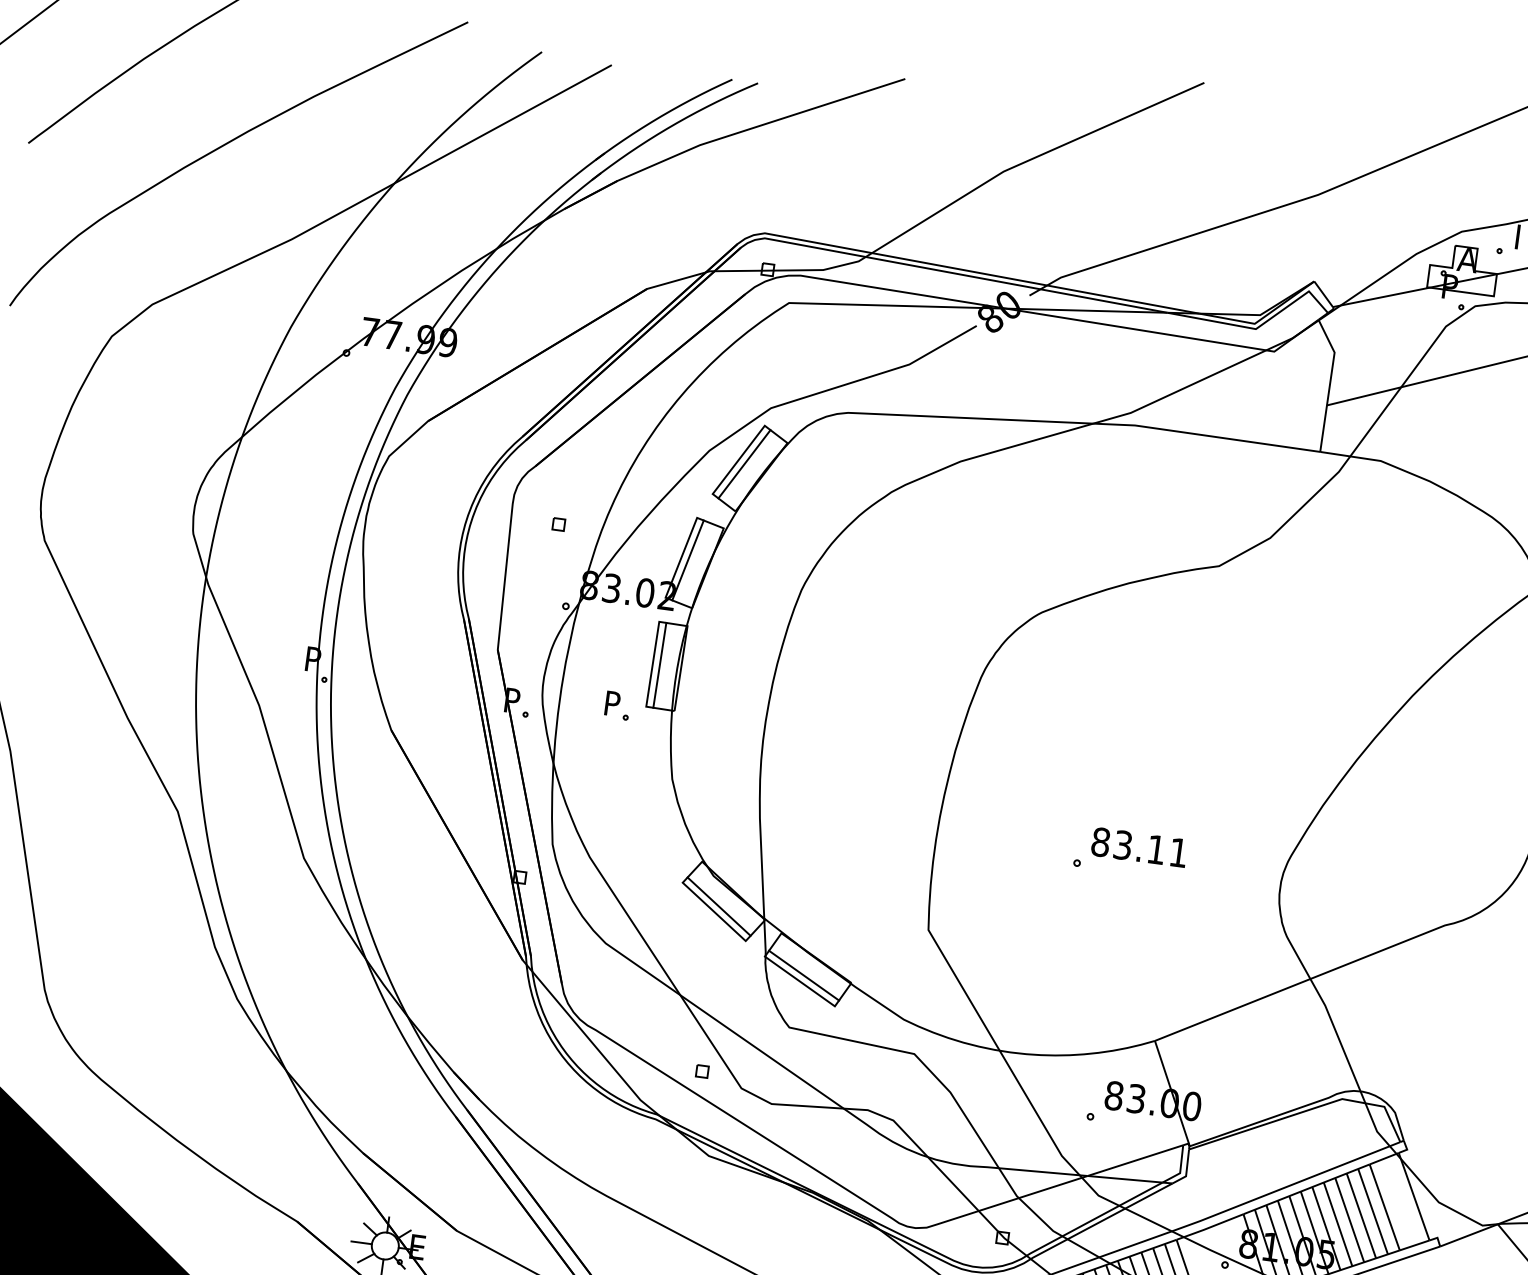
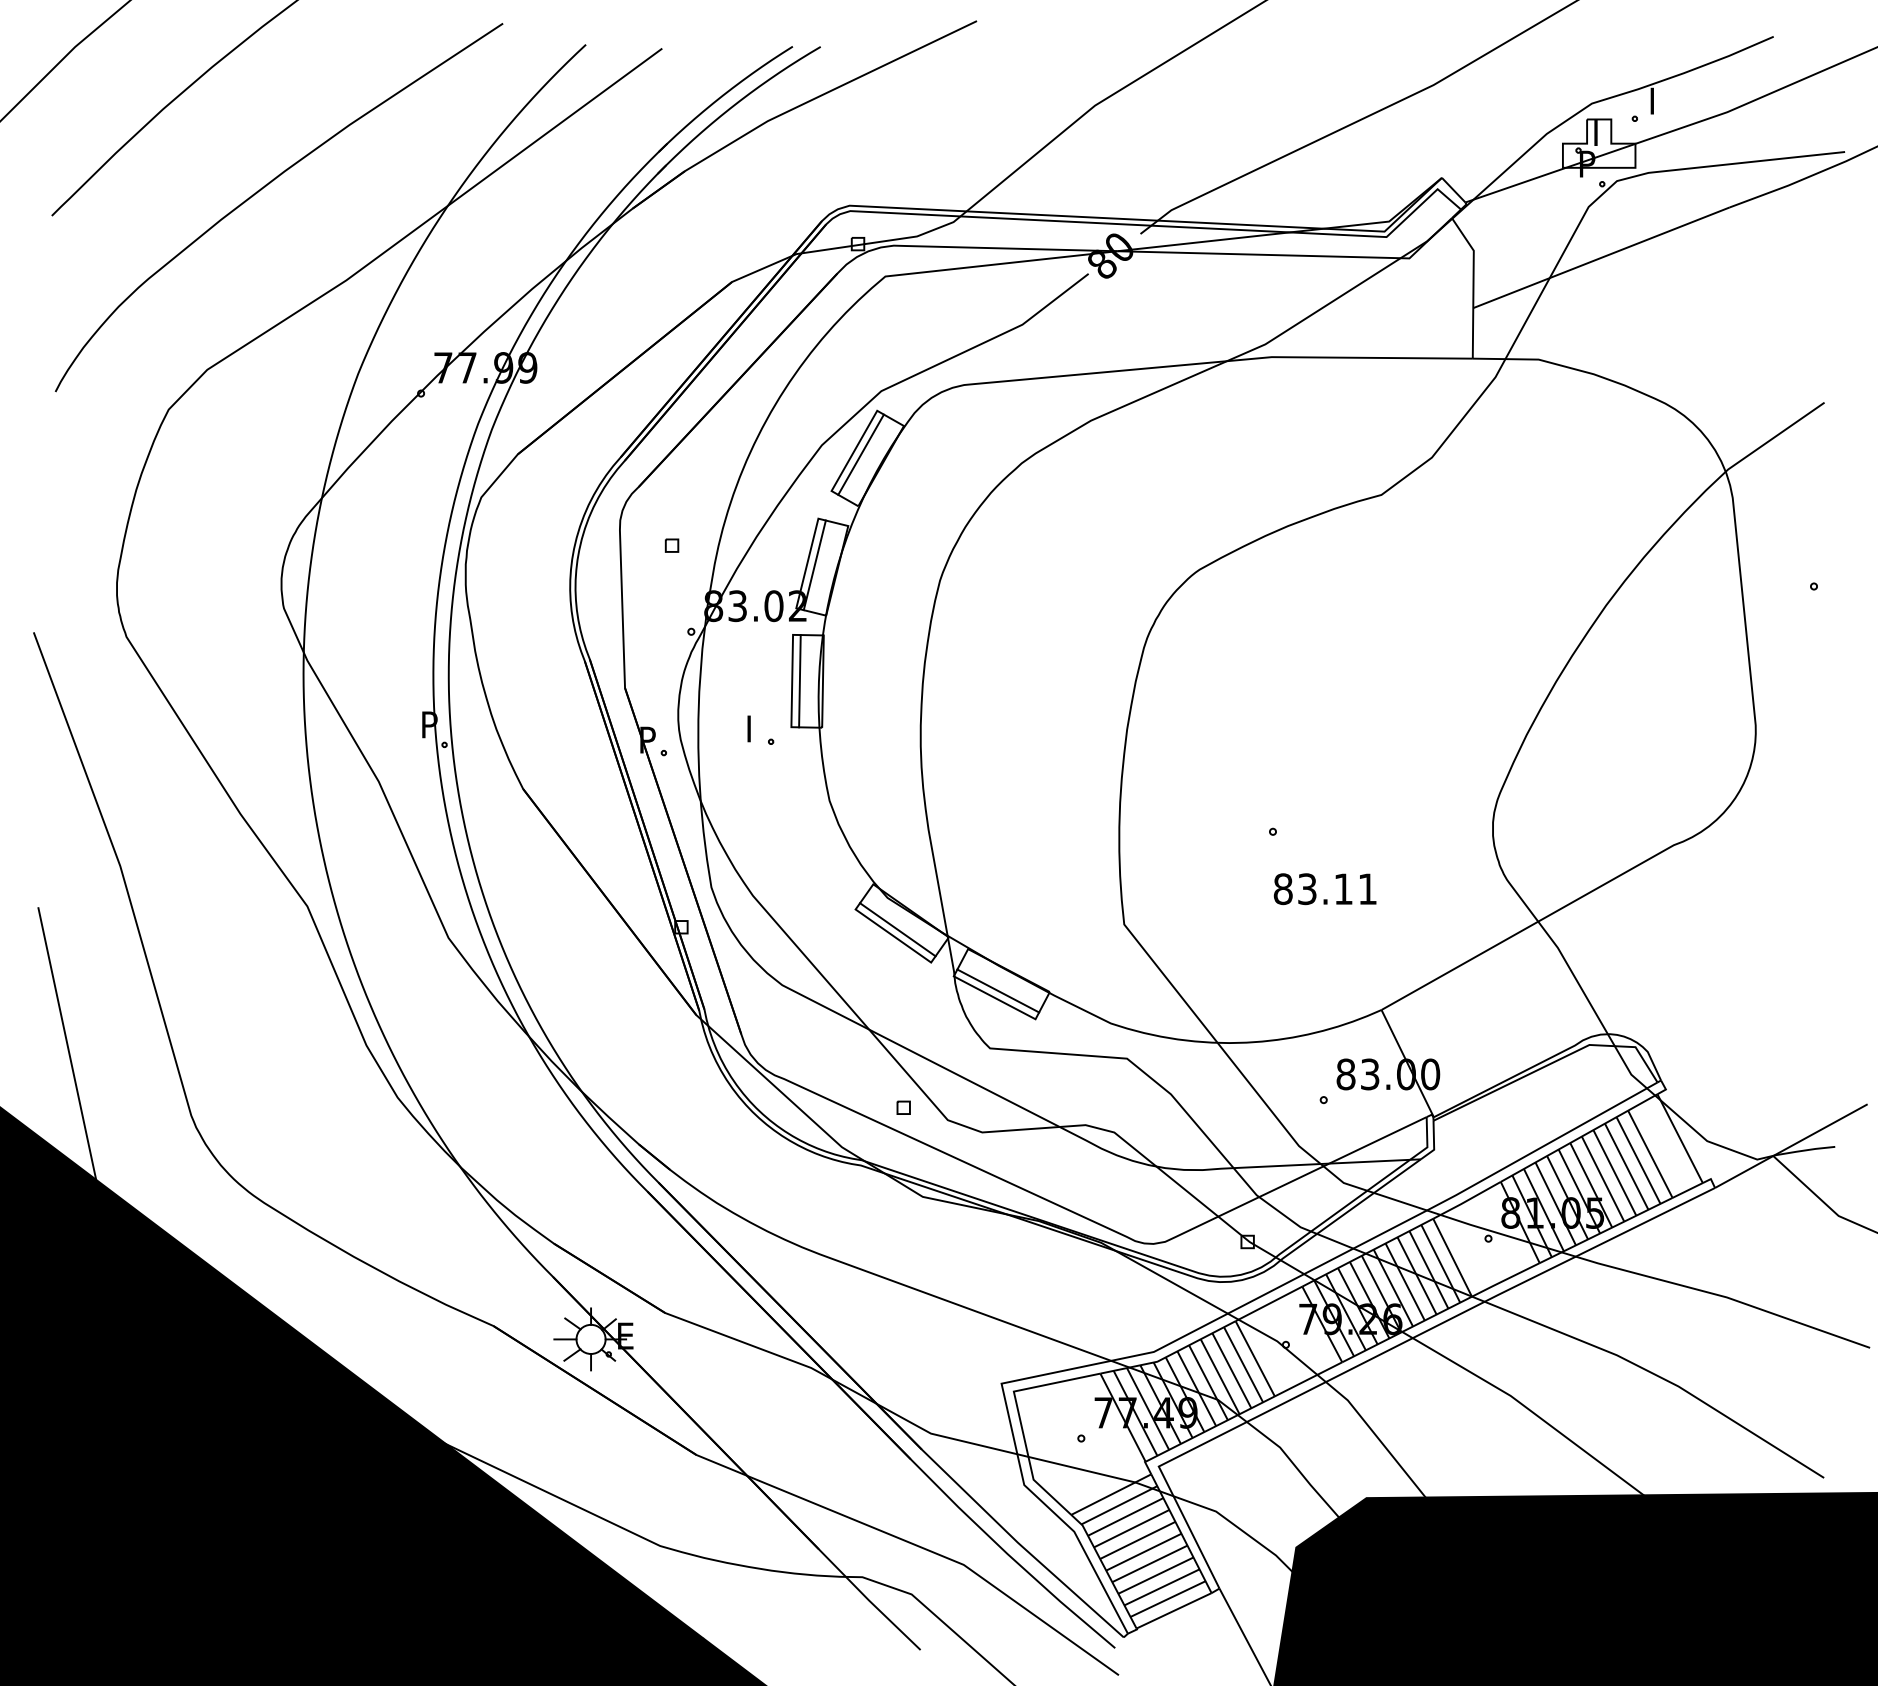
text: (1467, 259) -> (1602, 132), A -> I
text: (614, 698) -> (756, 723), P -> I
text: (1138, 847) -> (1324, 889), moved

